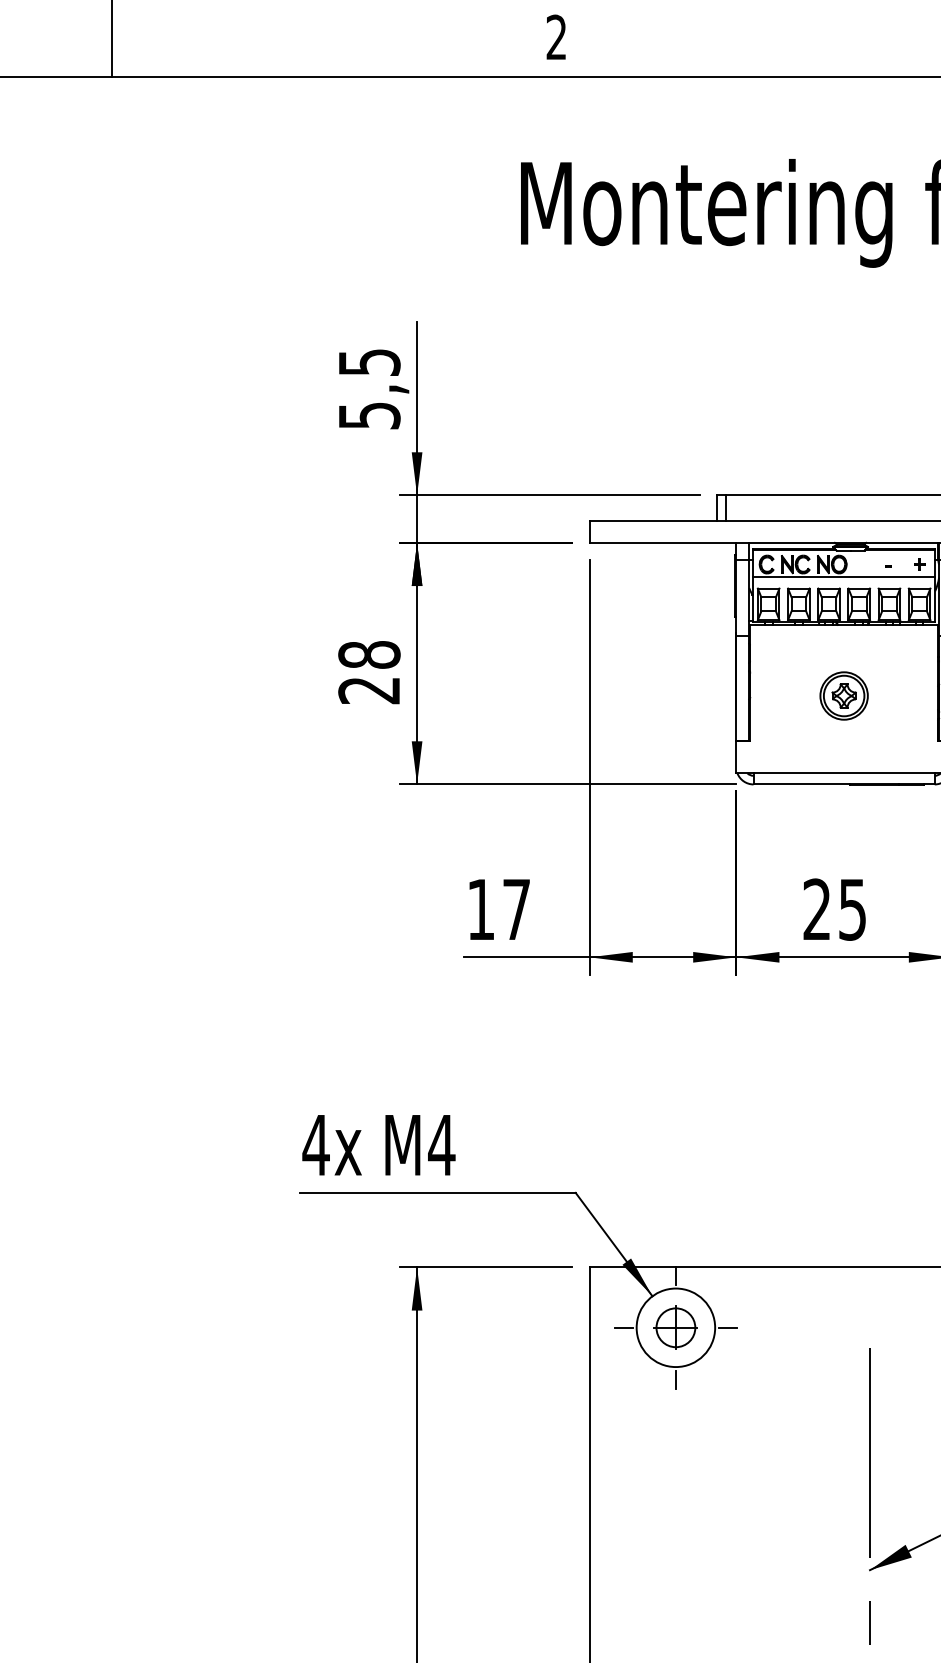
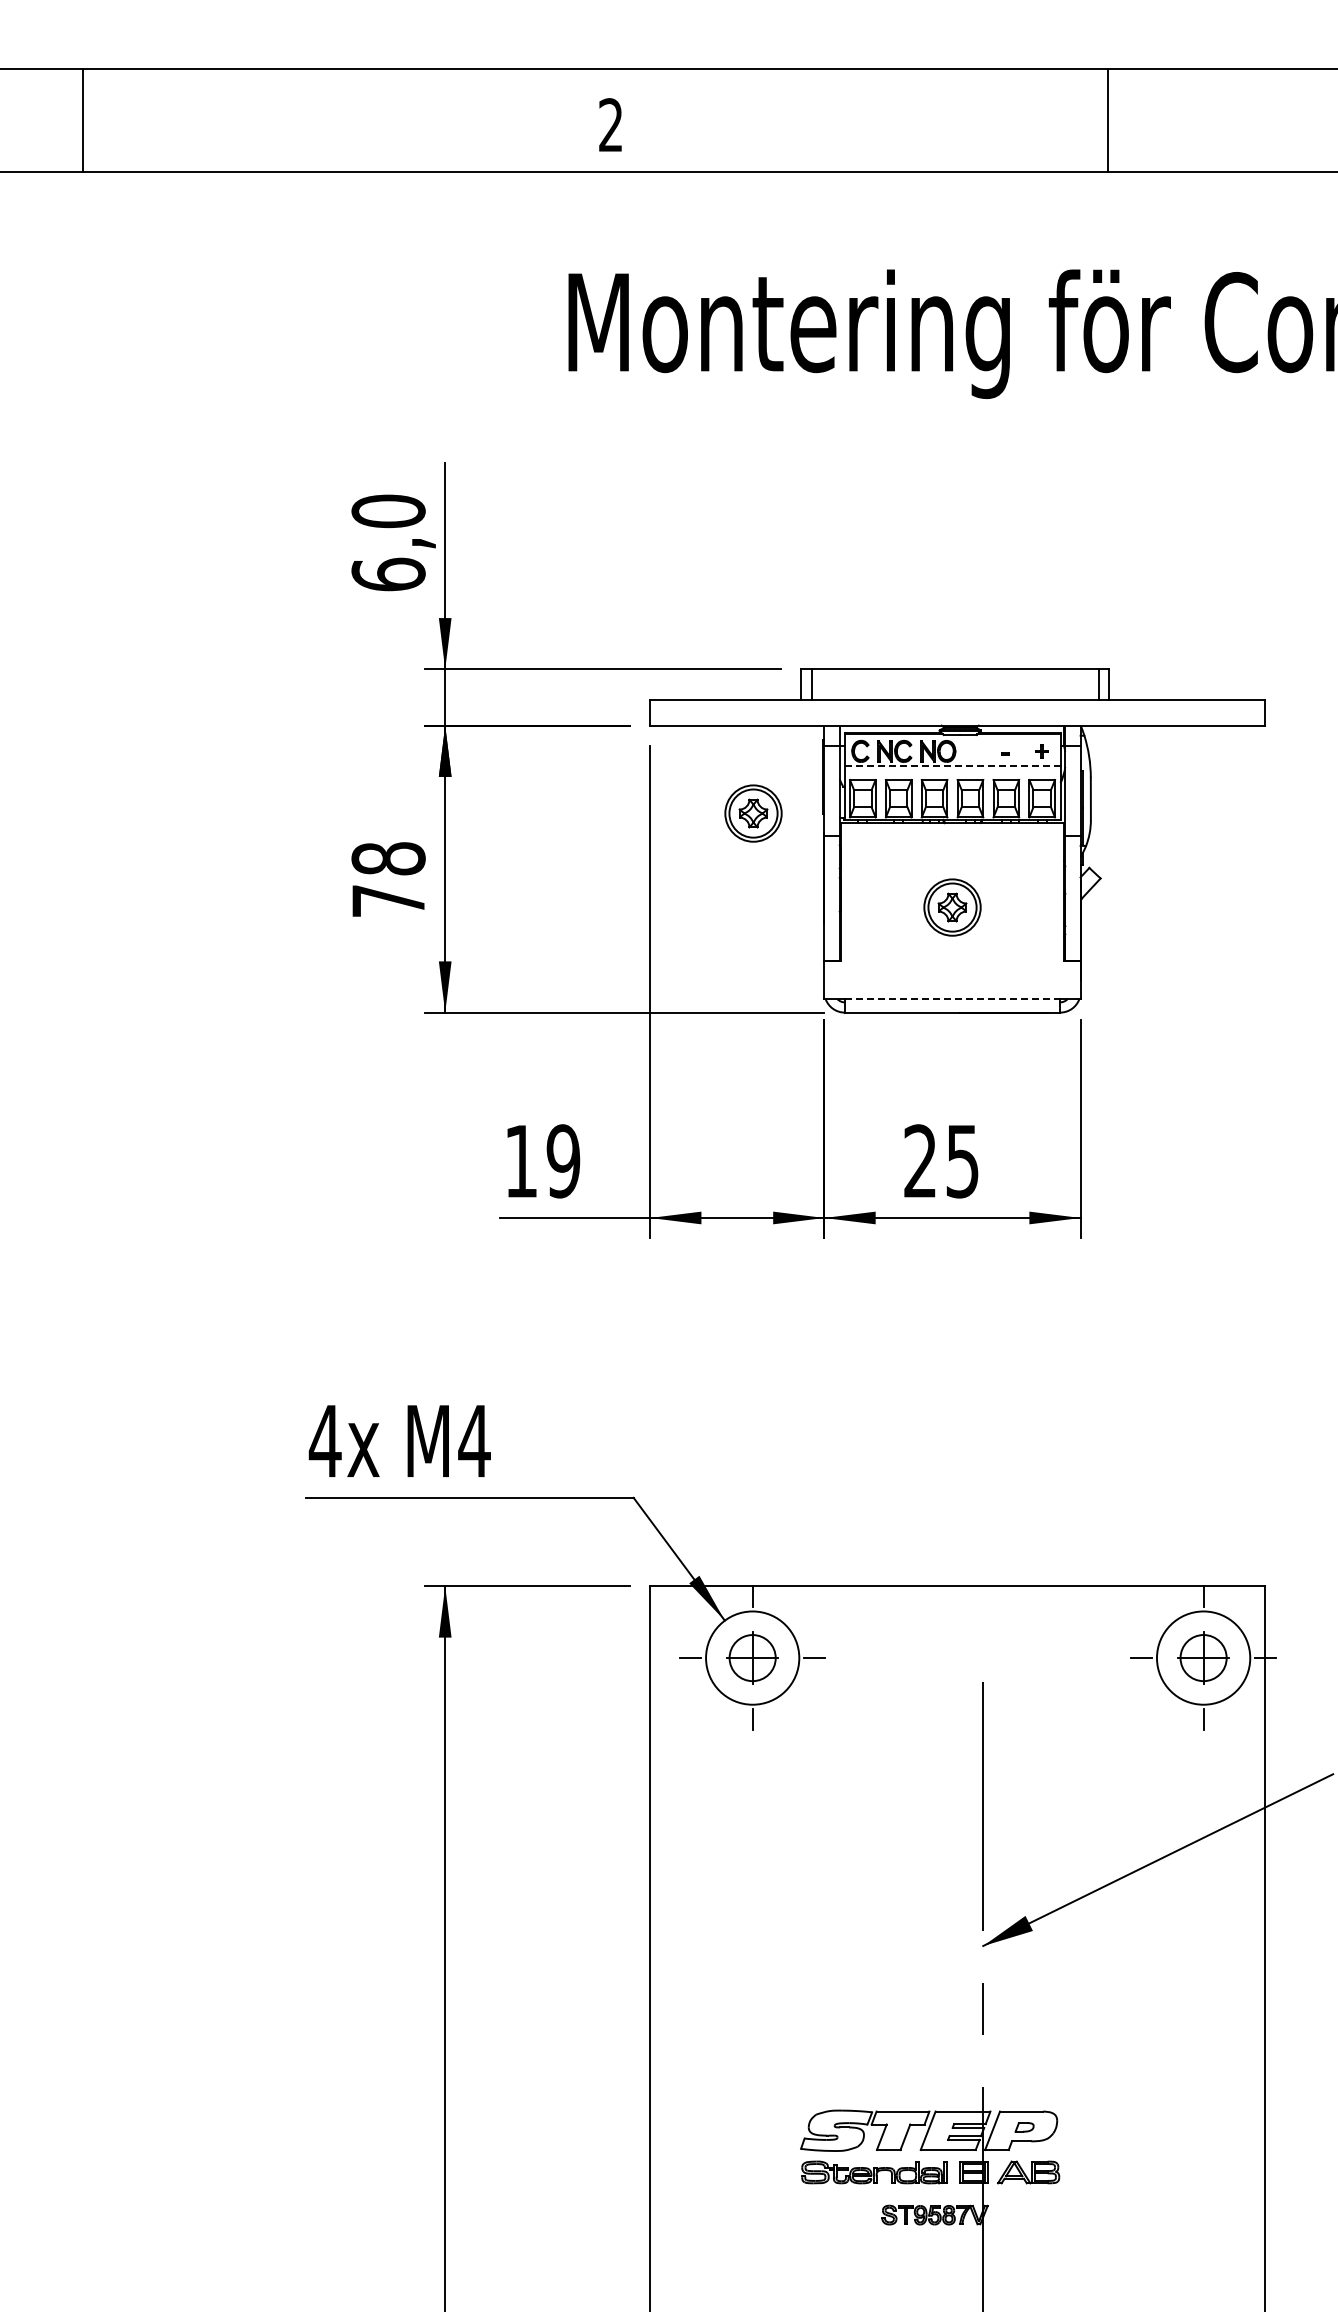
text: (369, 388) -> (388, 542), 5,5 -> 6,0
line: (844, 577) -> (952, 766), solid -> dashed
part: (676, 616) -> (753, 813), added
text: (368, 690) -> (387, 901), 28 -> 78
line: (844, 773) -> (952, 999), solid -> dashed
text: (516, 909) -> (563, 1161), 17 -> 19

